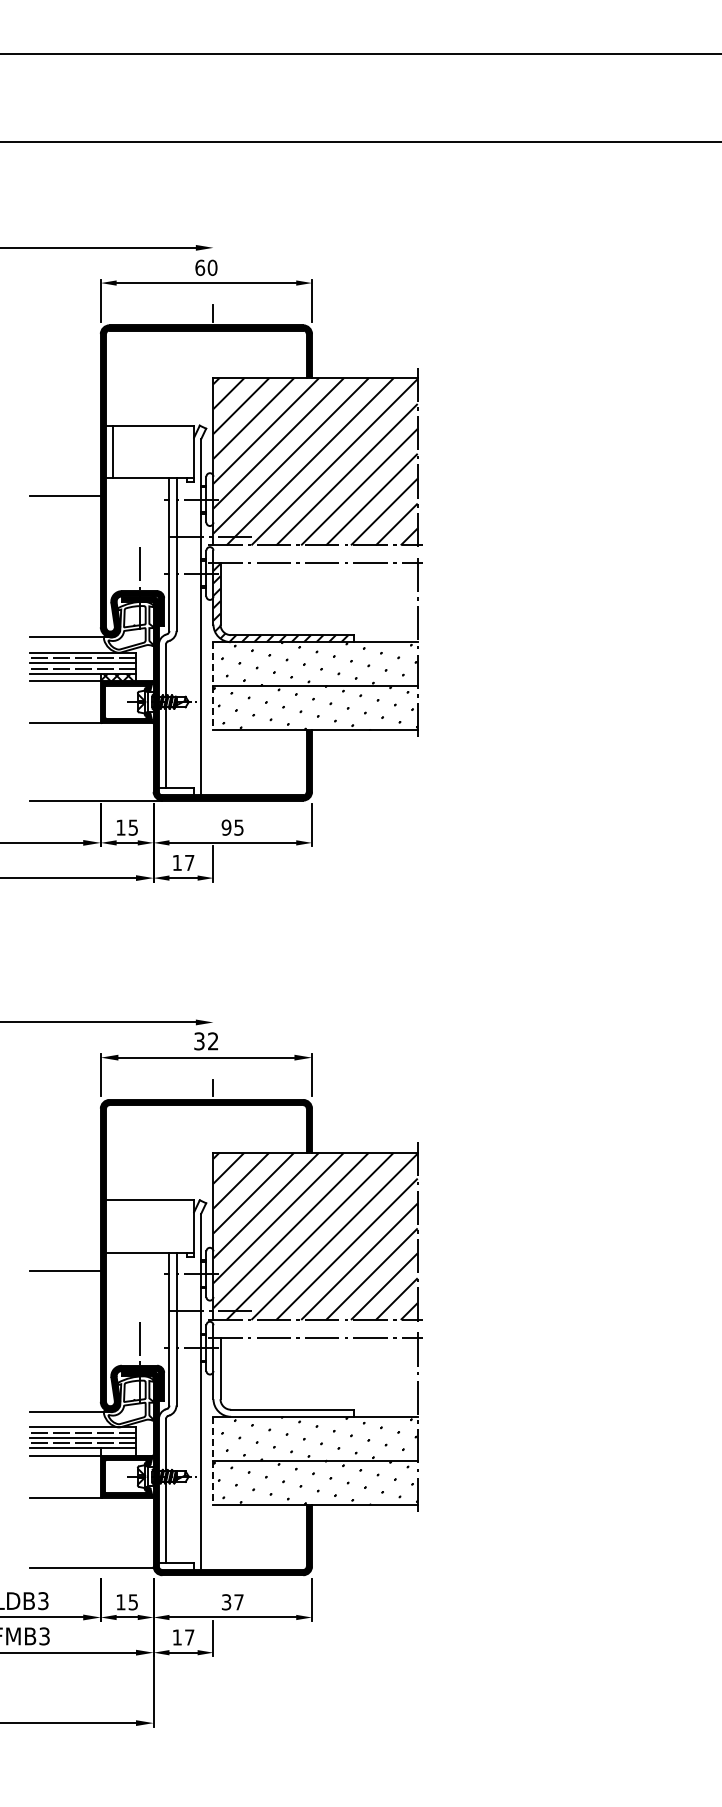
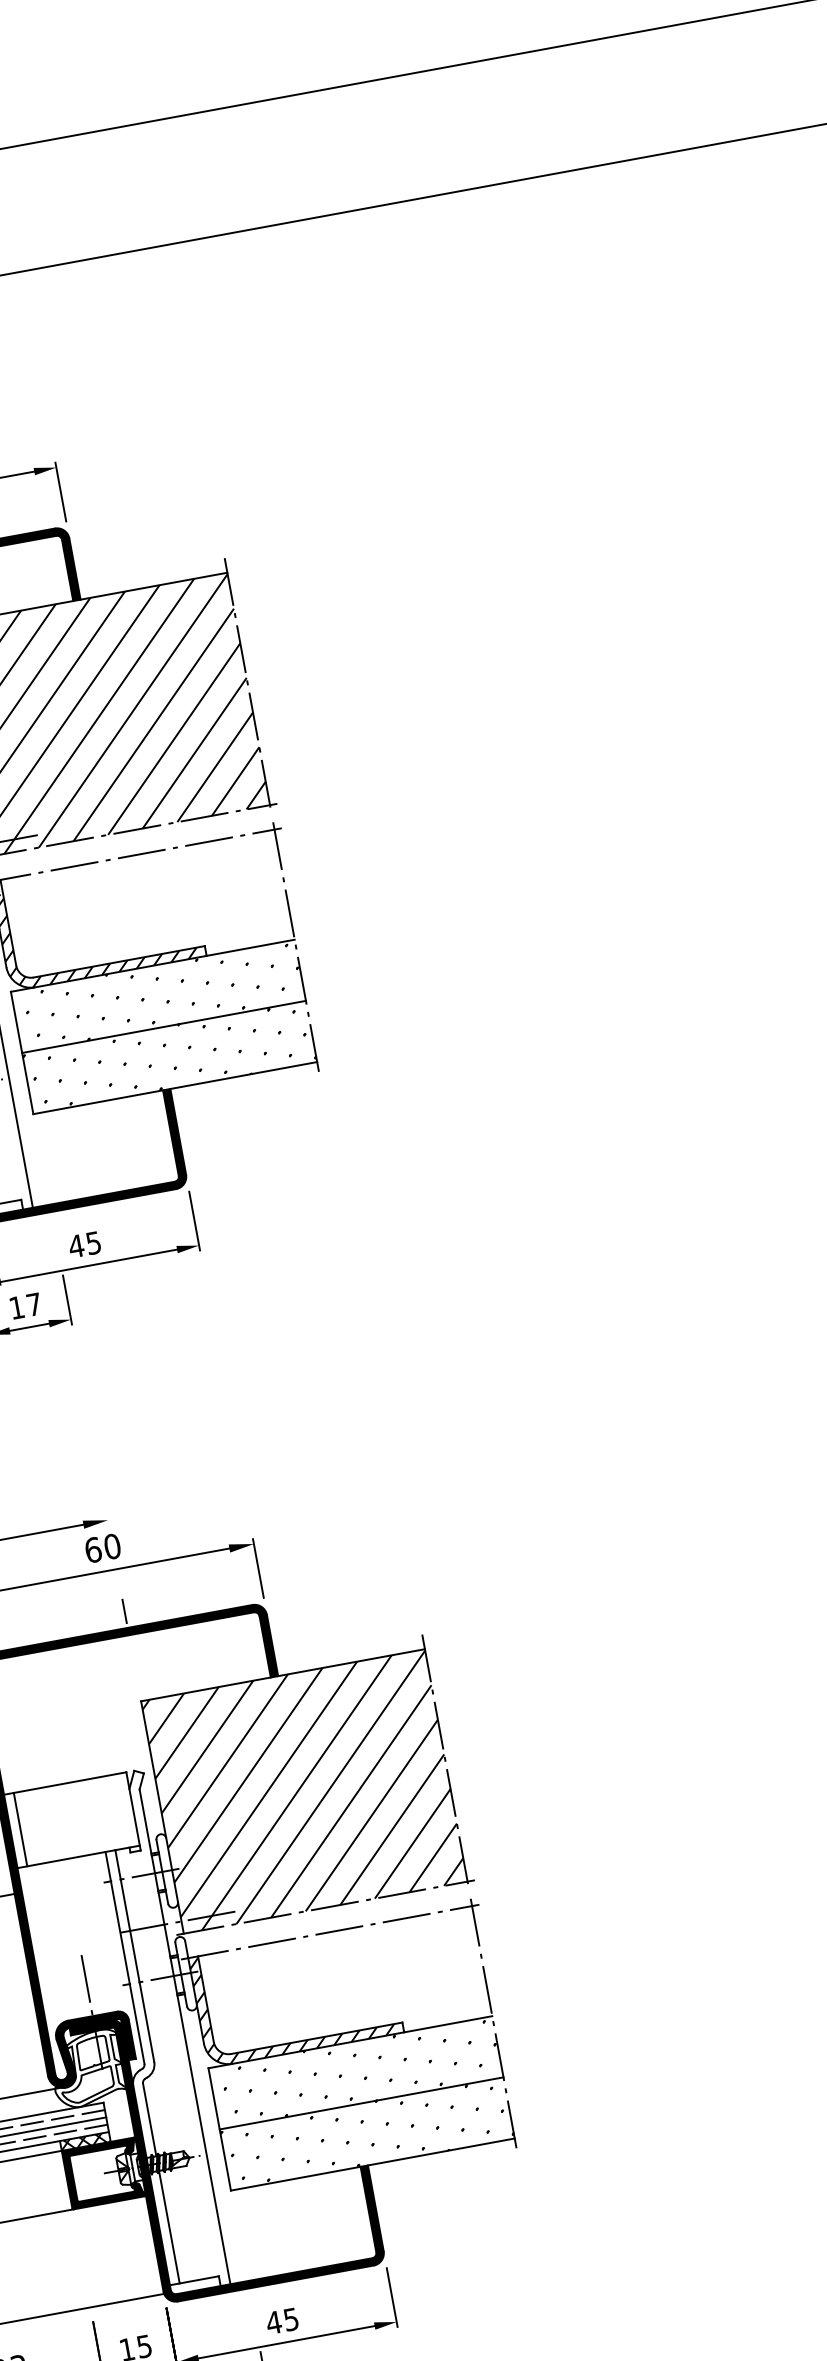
line: (213, 686) -> (22, 1053), dashed -> solid
text: (226, 827) -> (76, 1246), 95 -> 45
text: (206, 1041) -> (103, 1548), 32 -> 60
line: (113, 1226) -> (21, 1829), added
hatch: (283, 1377) -> (295, 1995), added
hatch: (118, 1451) -> (85, 2140), added
line: (213, 1461) -> (219, 2130), dashed -> solid
text: (232, 1602) -> (282, 2321), 37 -> 45

